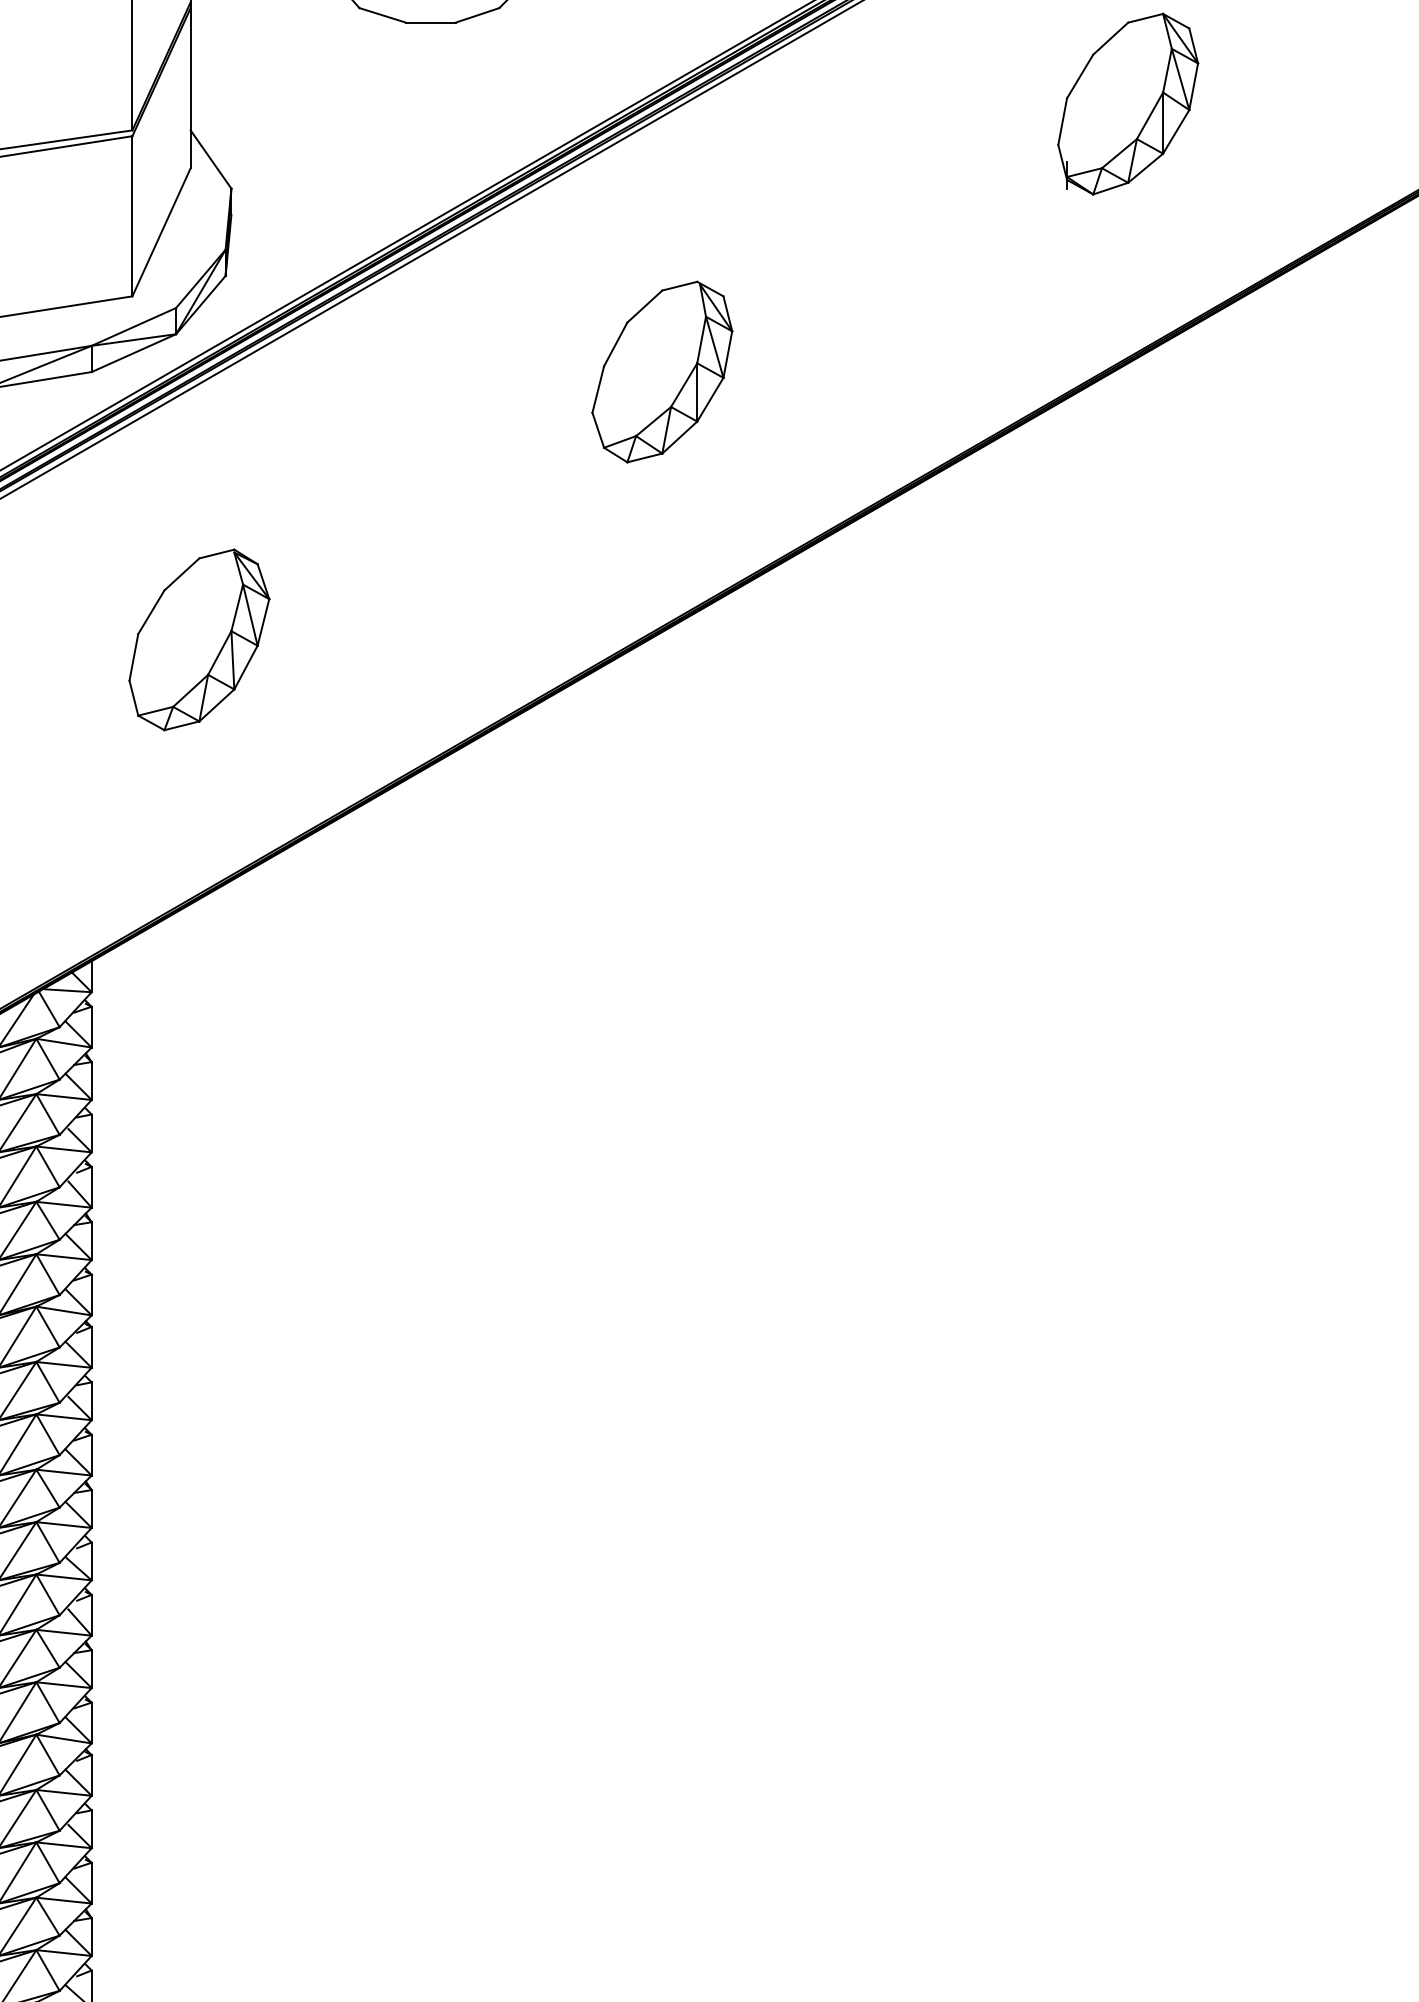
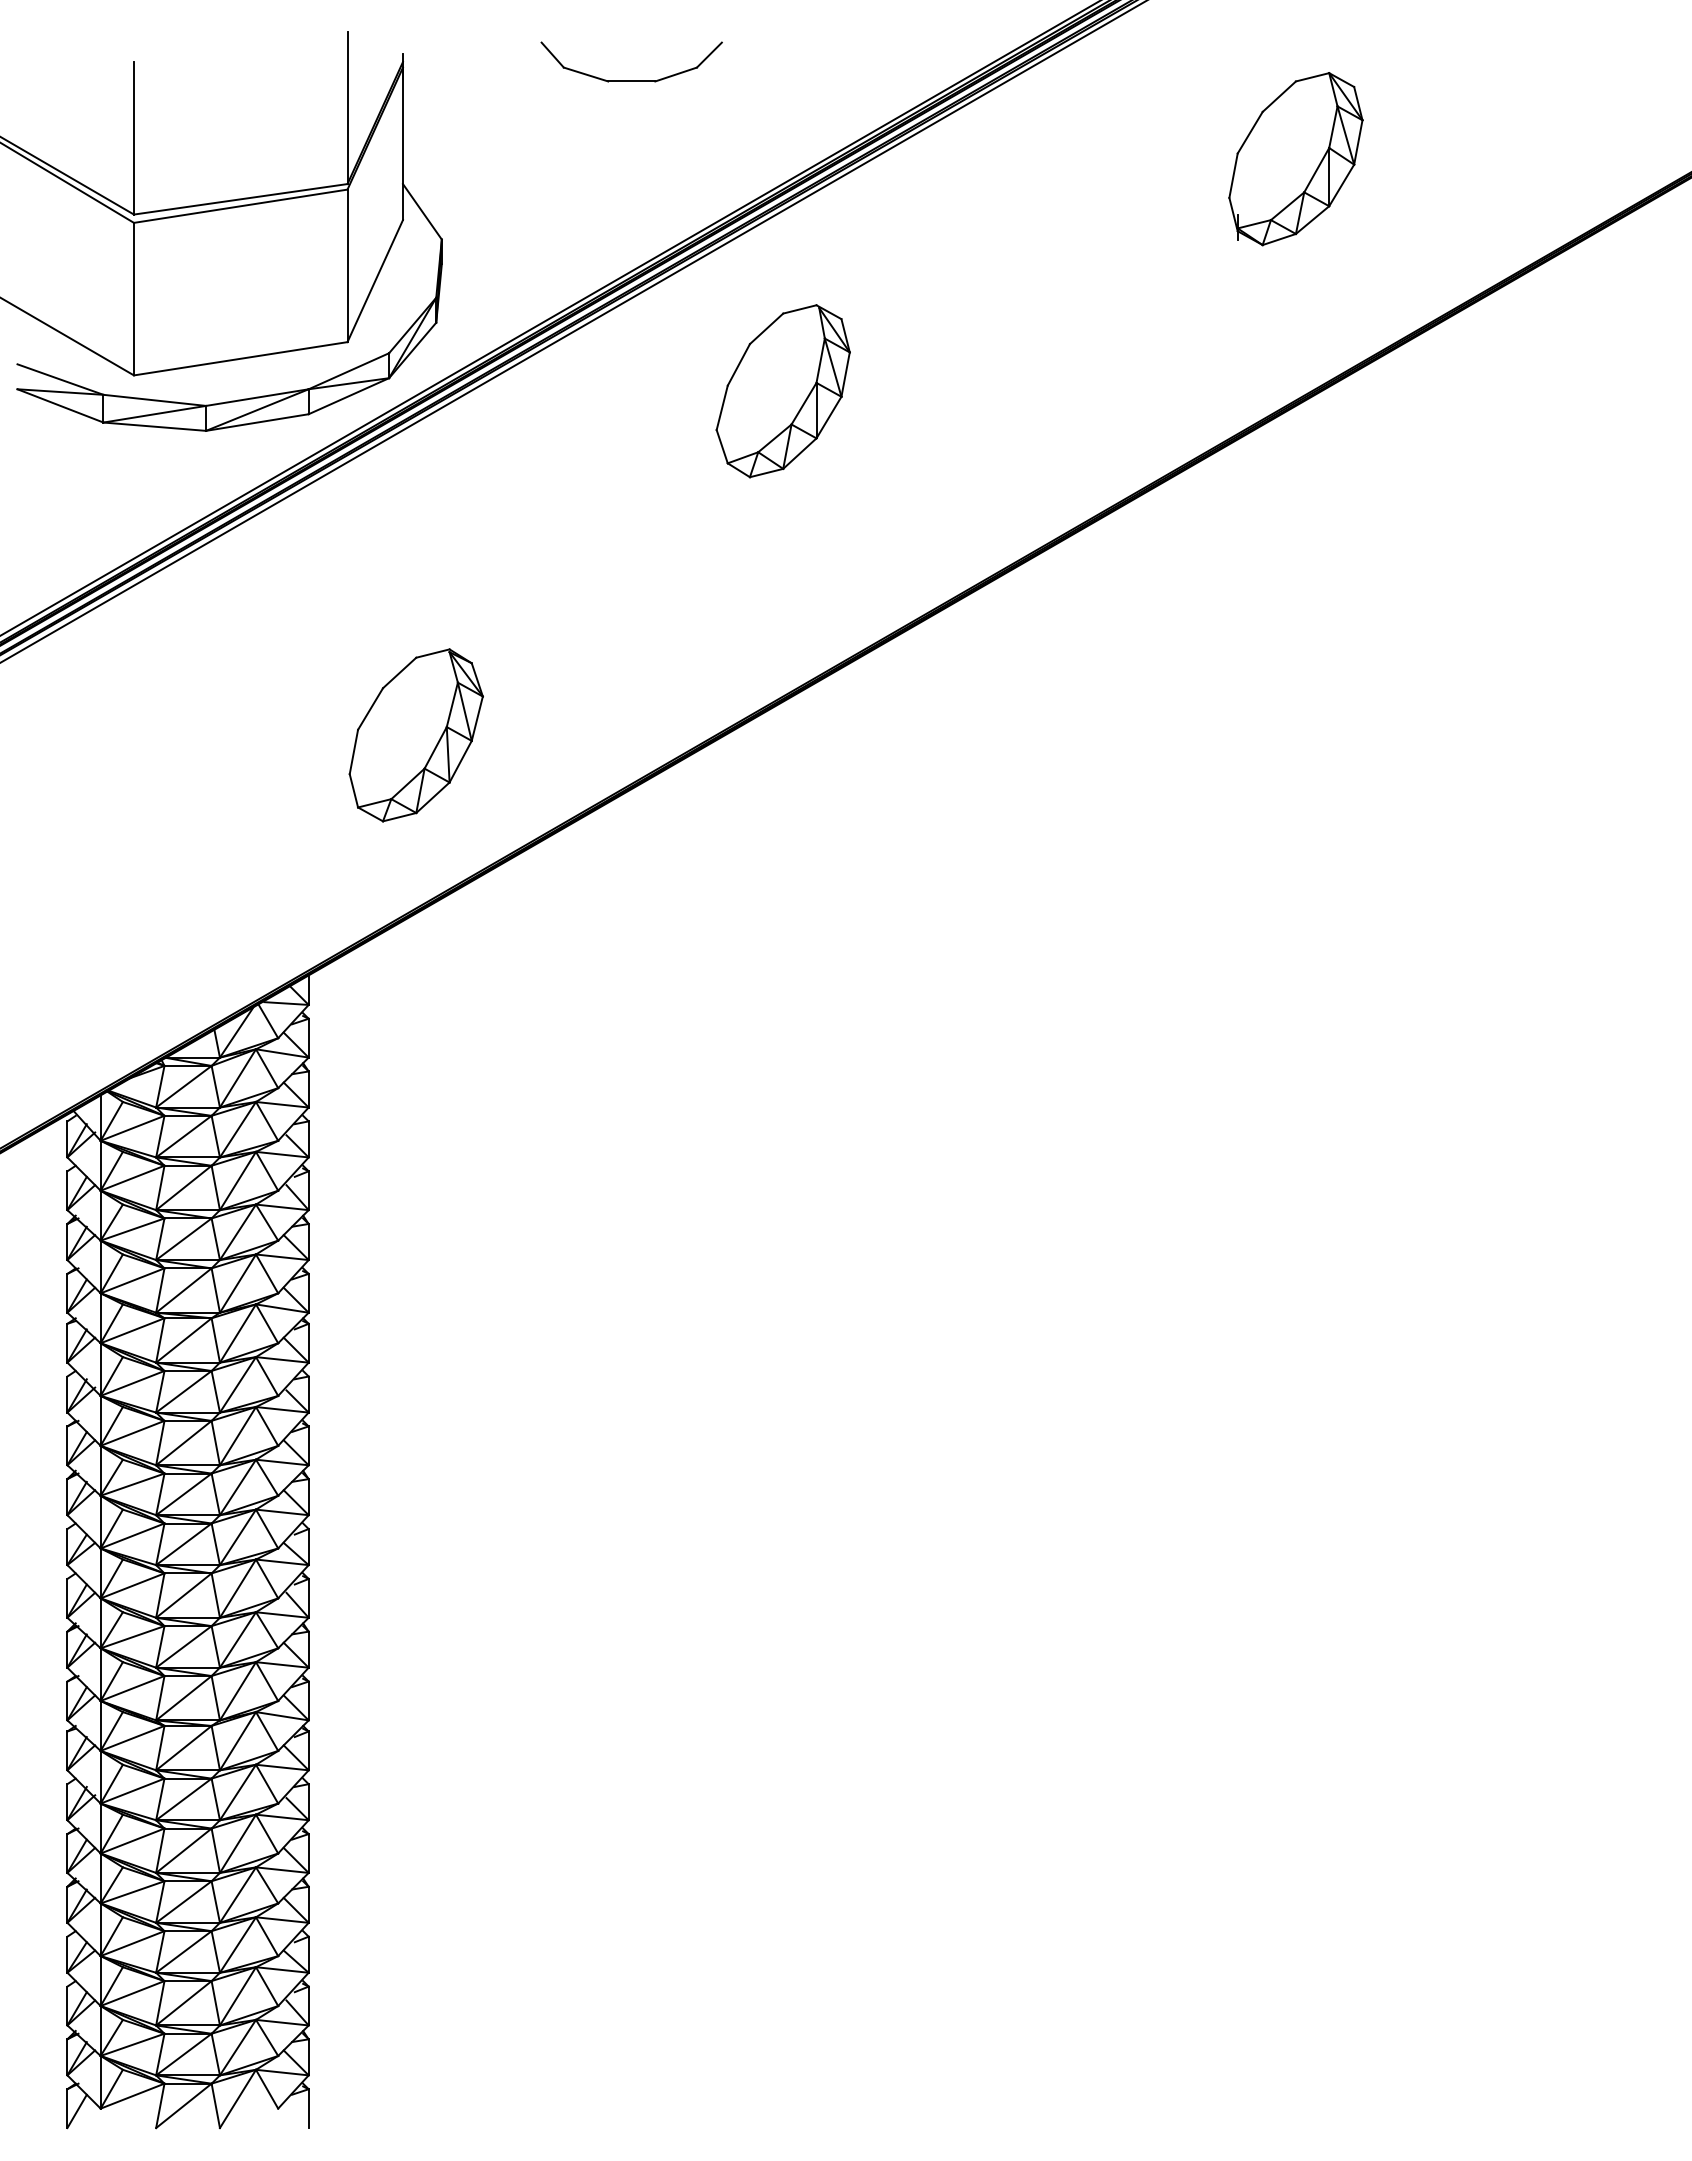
part: (661, 372) -> (782, 391), moved
part: (198, 640) -> (415, 735), moved

